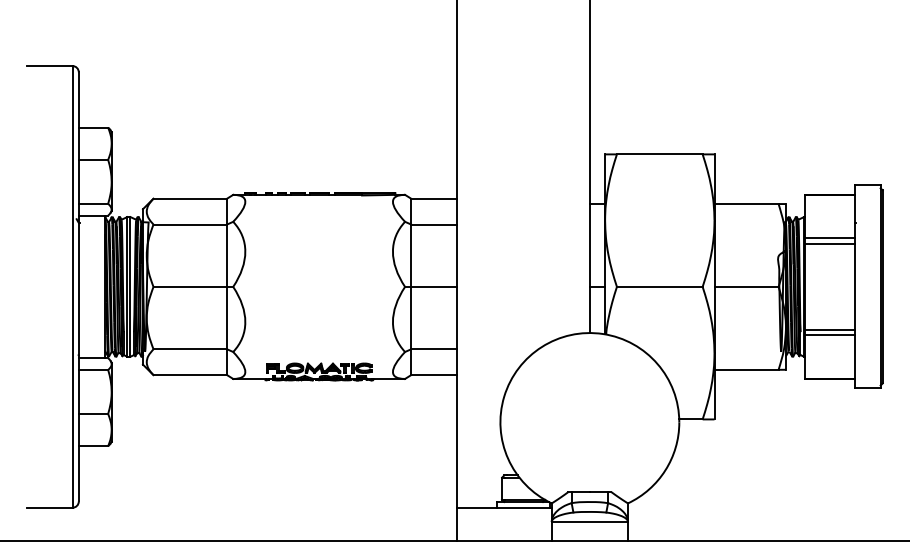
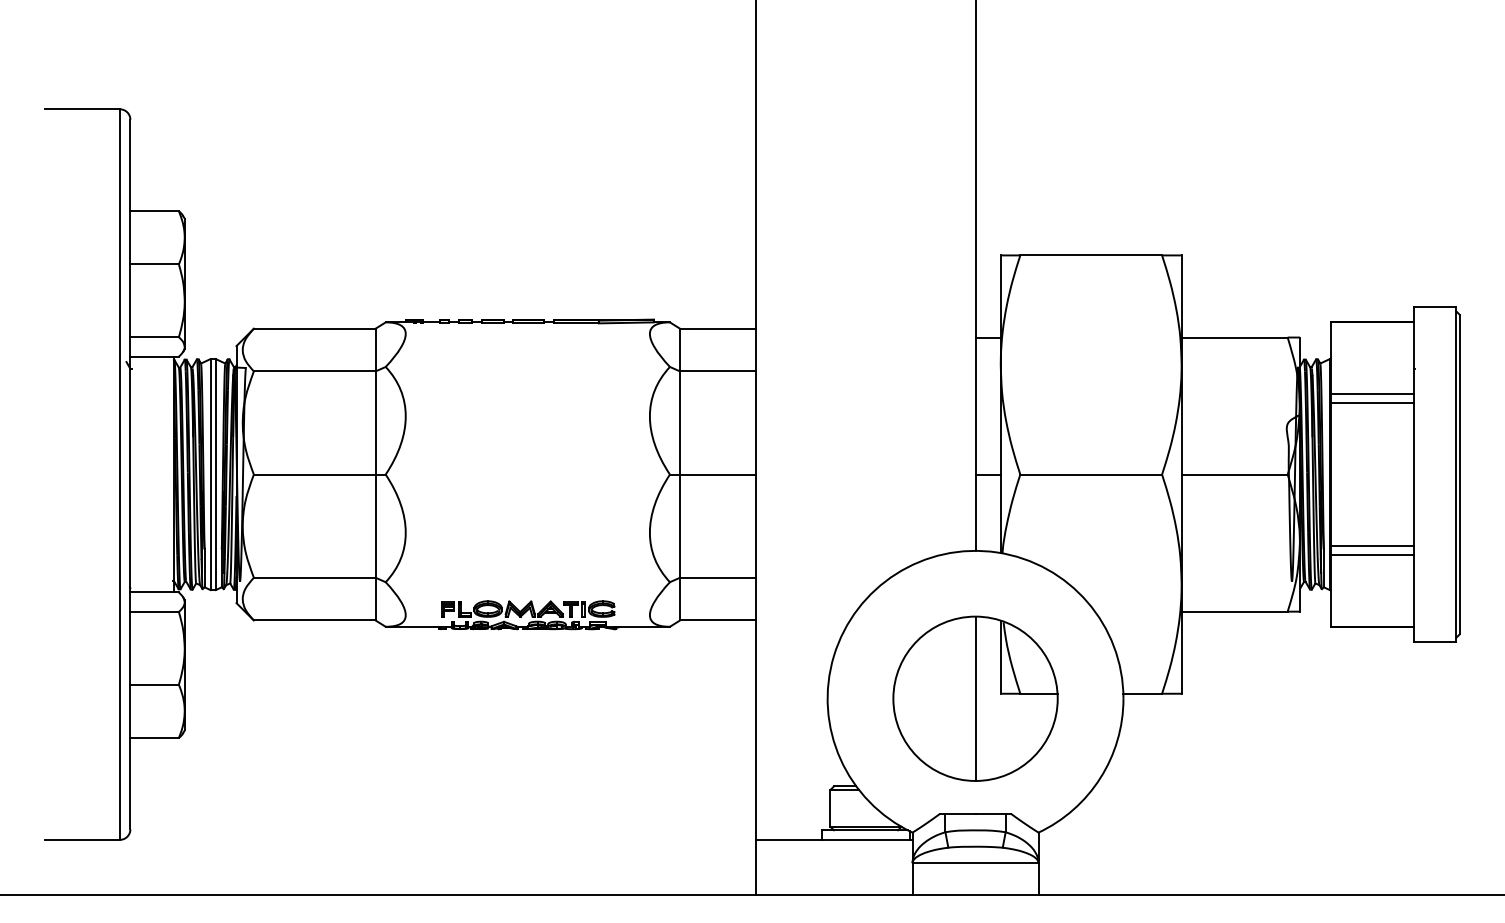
part: (589, 422) -> (974, 698), added

